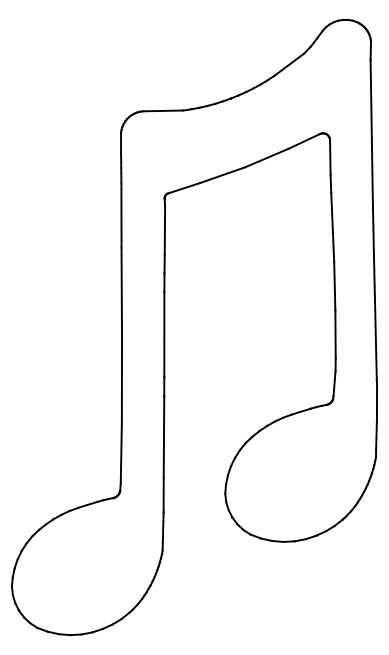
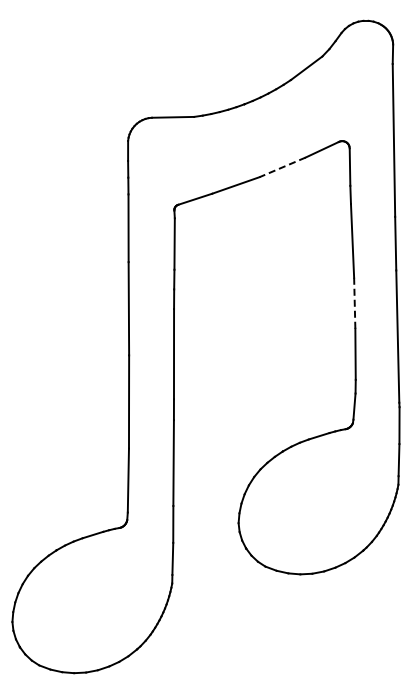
line: (266, 158) -> (282, 167), solid -> dashed
line: (334, 286) -> (354, 303), solid -> dashed

